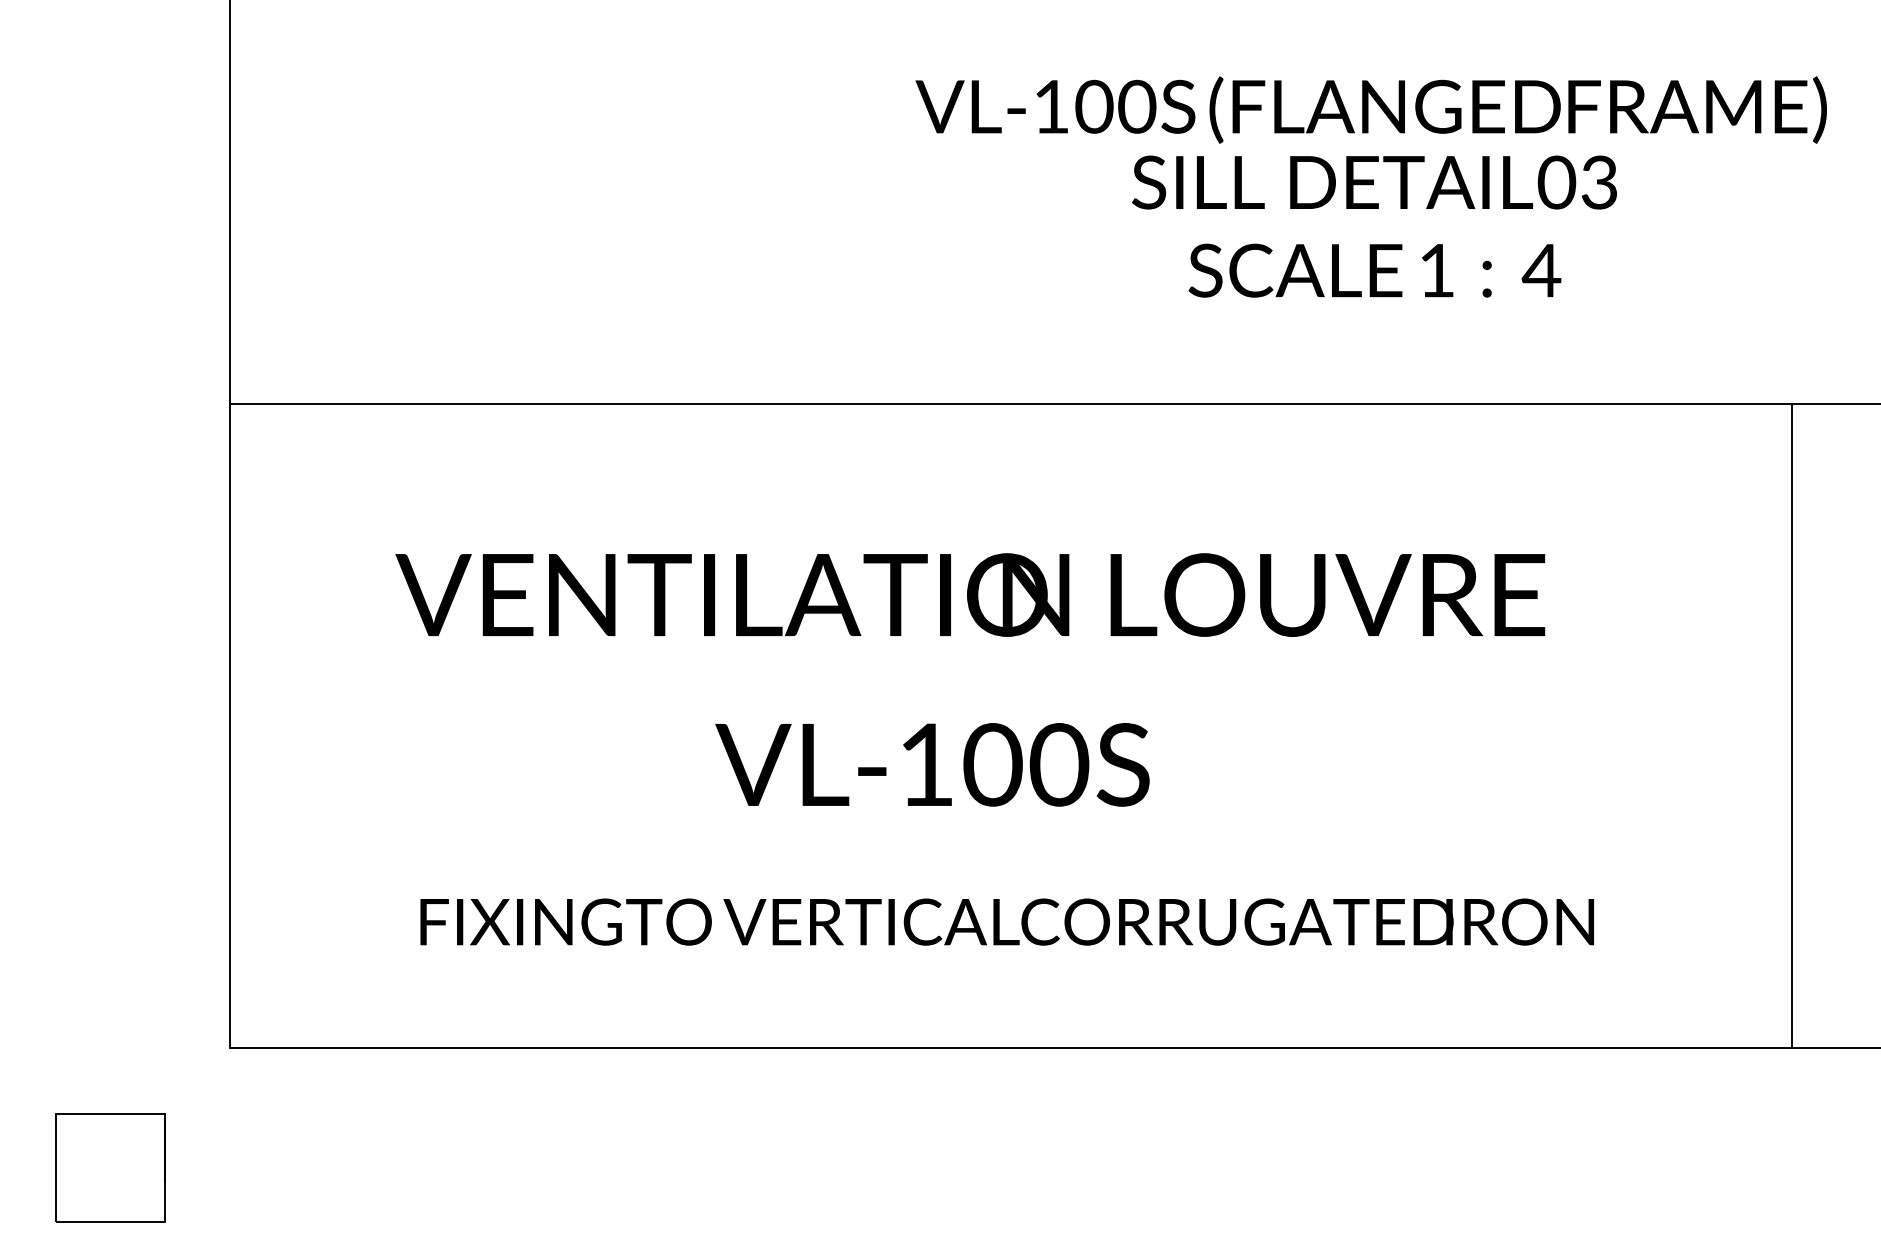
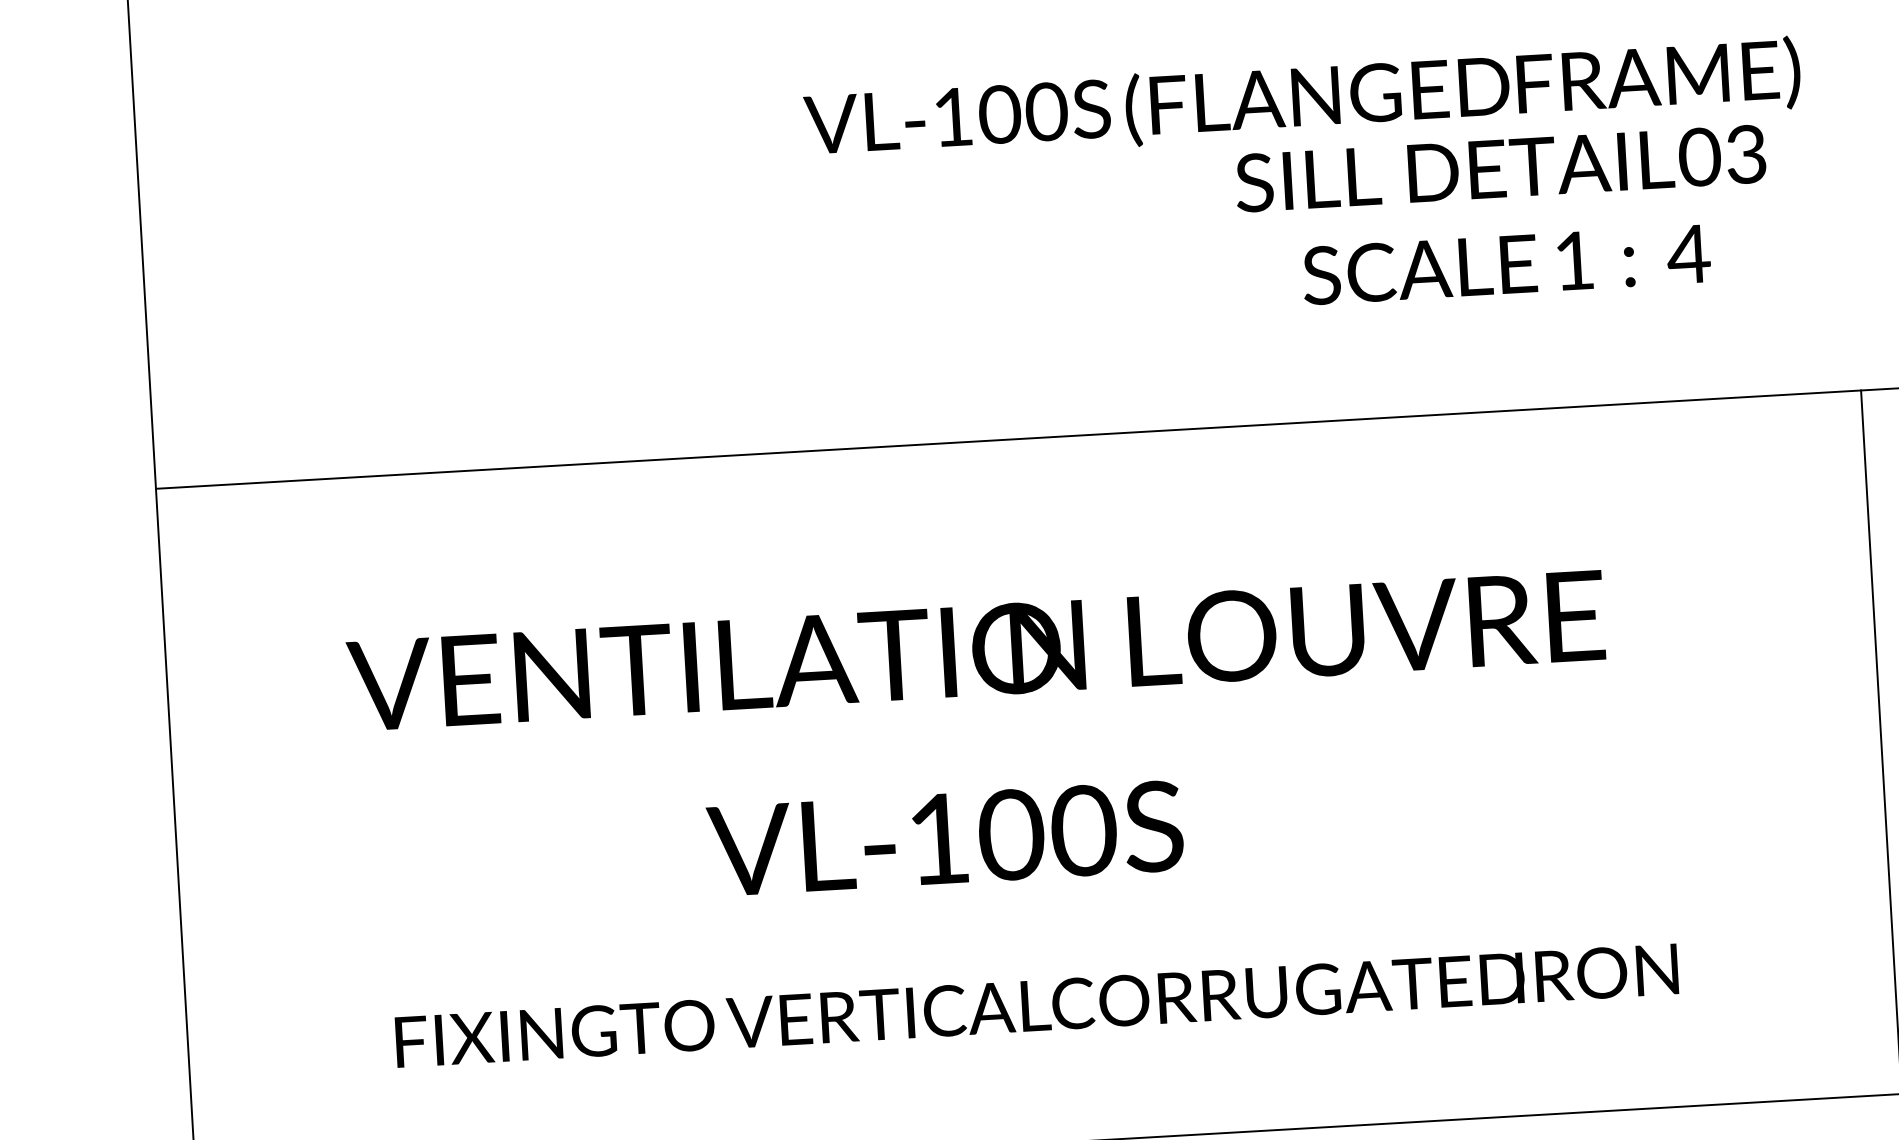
text: (1370, 109) -> (1301, 100), moved
text: (1374, 226) -> (1503, 216), moved

